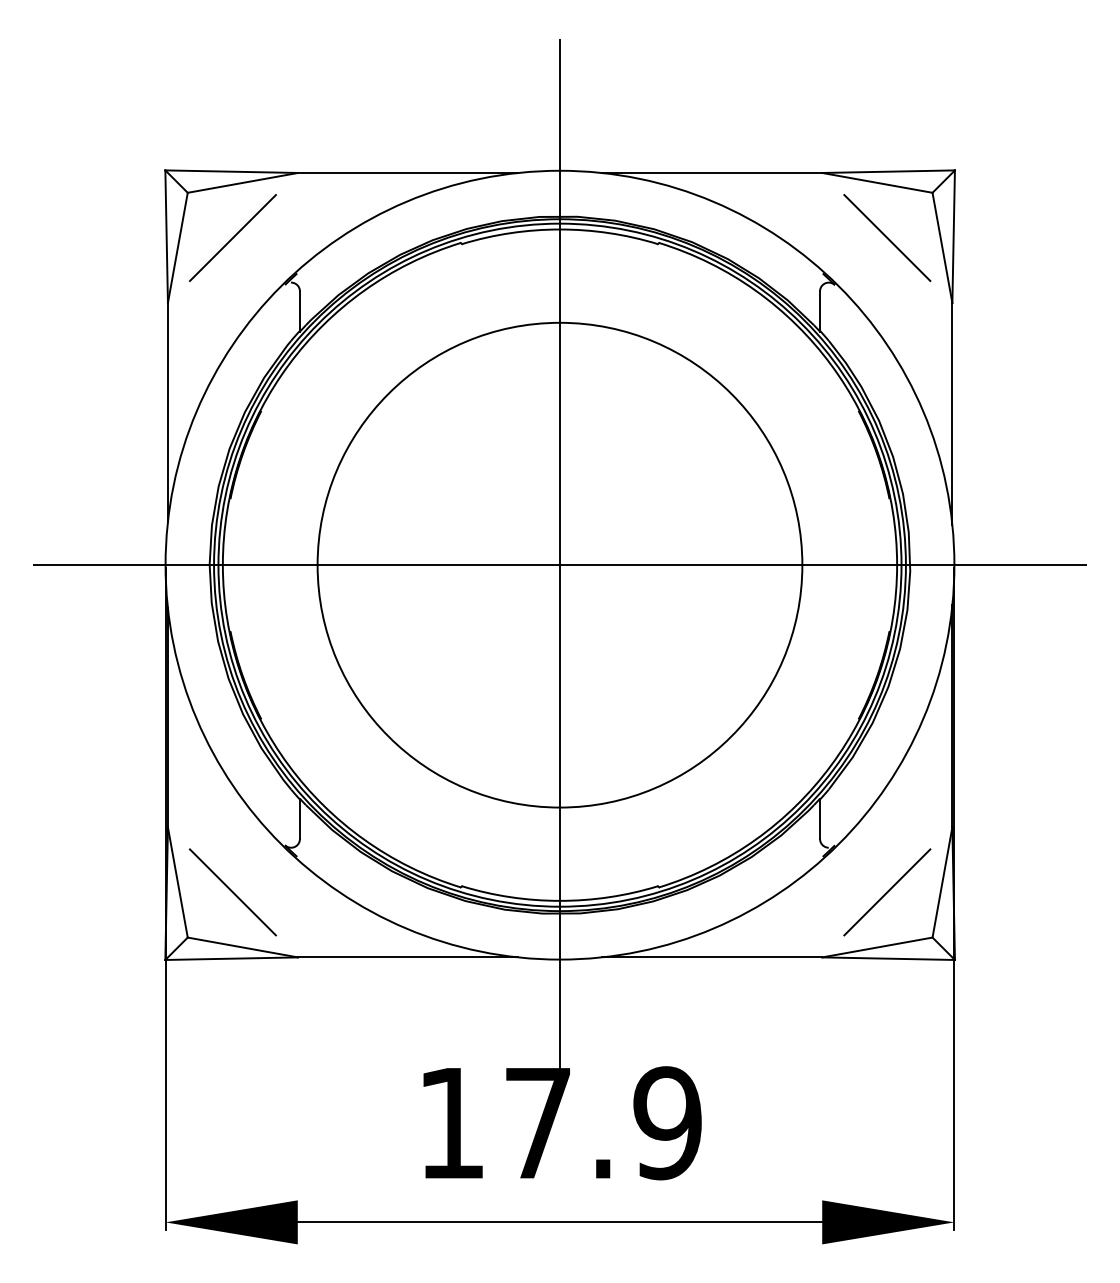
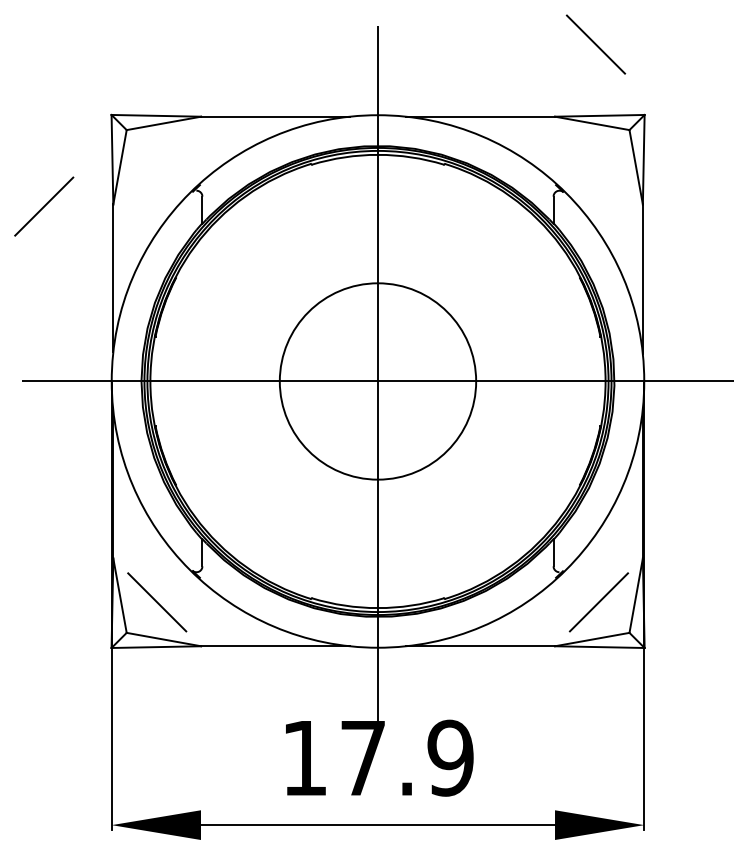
line: (233, 237) -> (44, 206), moved
line: (886, 237) -> (595, 44), moved
circle: (559, 565) -> (377, 381), size x0.6

